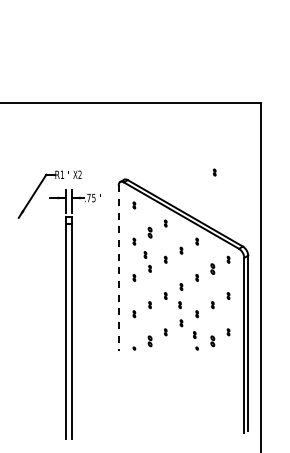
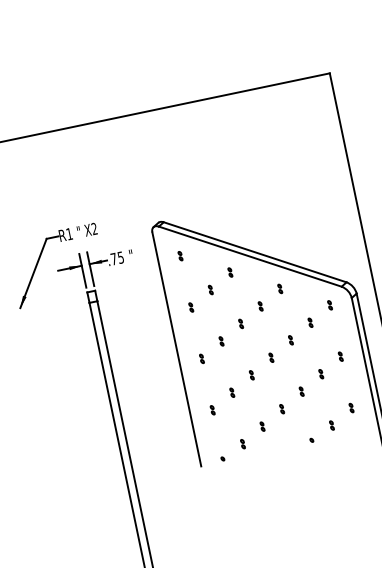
part: (214, 172) -> (284, 185), removed
part: (149, 232) -> (209, 290), size x0.62
part: (145, 254) -> (210, 322), removed
line: (118, 267) -> (176, 348), dashed -> solid
part: (212, 268) -> (309, 322), size x0.62
part: (179, 305) -> (274, 384), removed
part: (194, 334) -> (303, 421), removed
part: (149, 341) -> (242, 444), size x0.62
part: (212, 341) -> (331, 425), size x0.62

